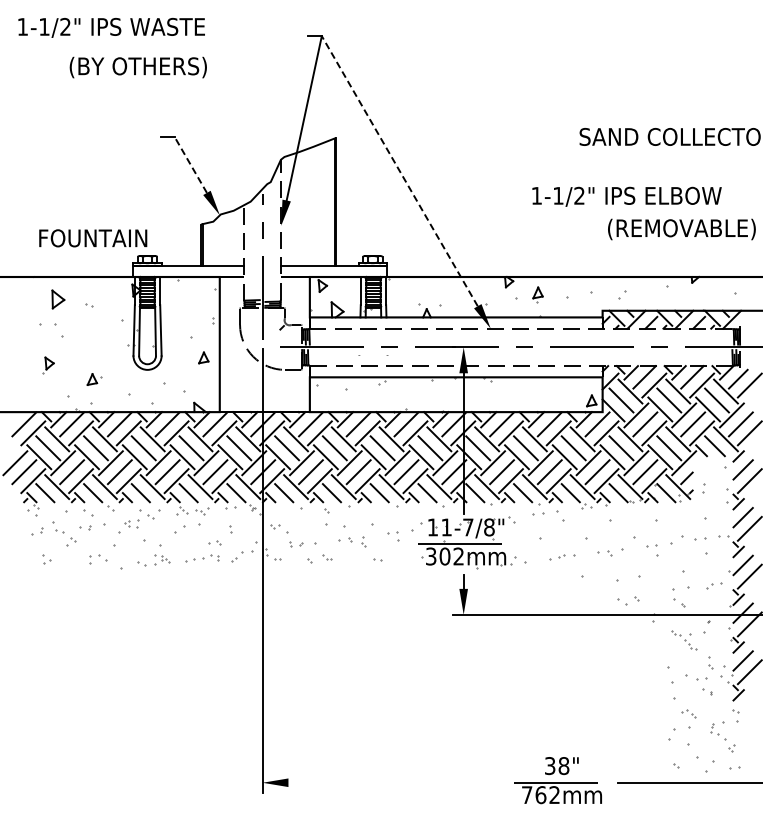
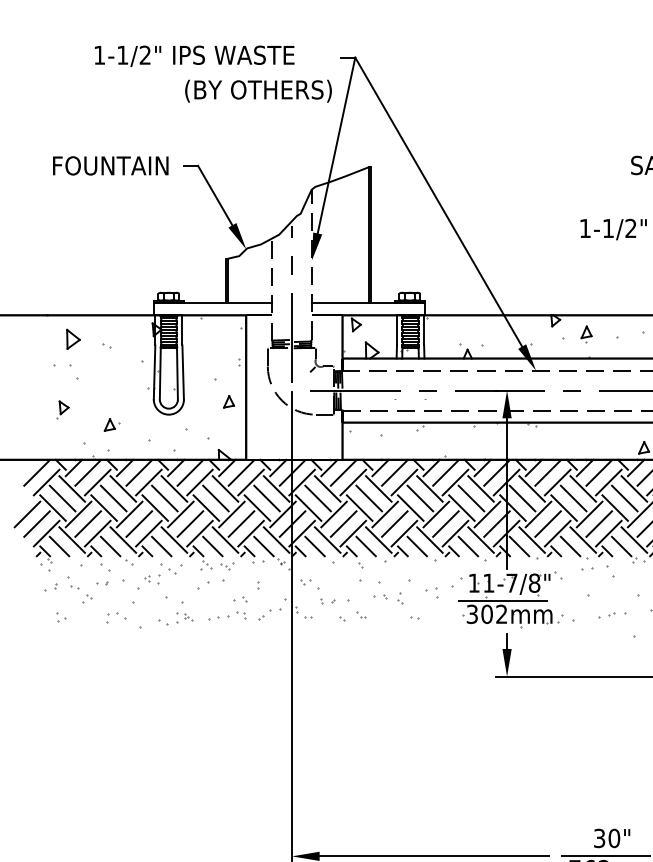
text: (111, 27) -> (194, 55), moved
text: (137, 67) -> (257, 91), moved
line: (190, 164) -> (214, 194), dashed -> solid
line: (399, 171) -> (438, 202), dashed -> solid
text: (93, 238) -> (111, 166), moved
text: (563, 765) -> (613, 837), 38" -> 30"
line: (395, 782) -> (434, 856), added

